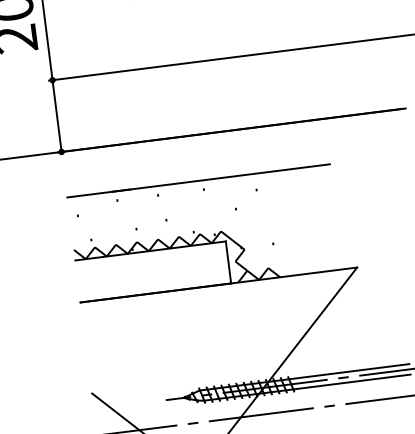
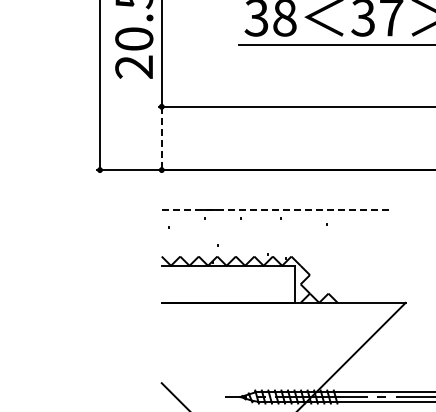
line: (56, 116) -> (161, 138), solid -> dashed
line: (198, 181) -> (277, 210), solid -> dashed

